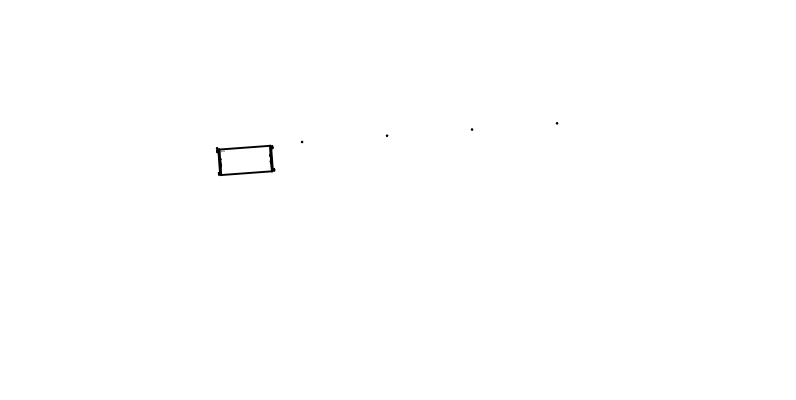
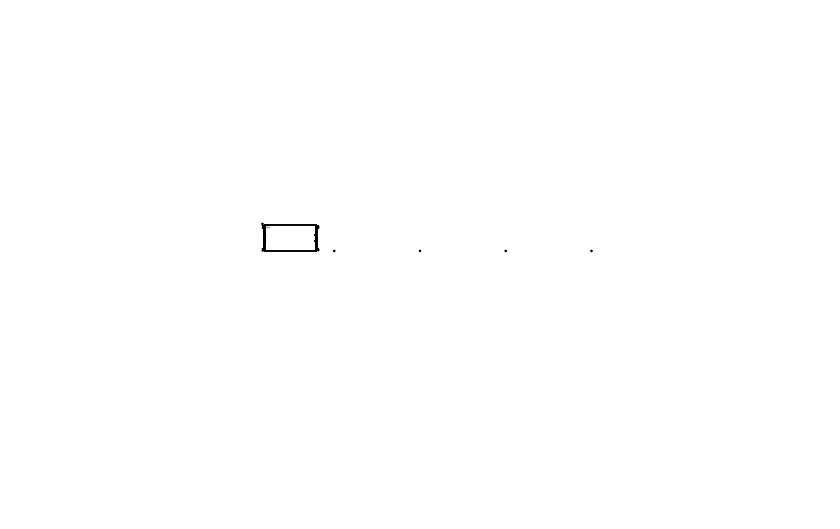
part: (245, 158) -> (290, 236), moved

